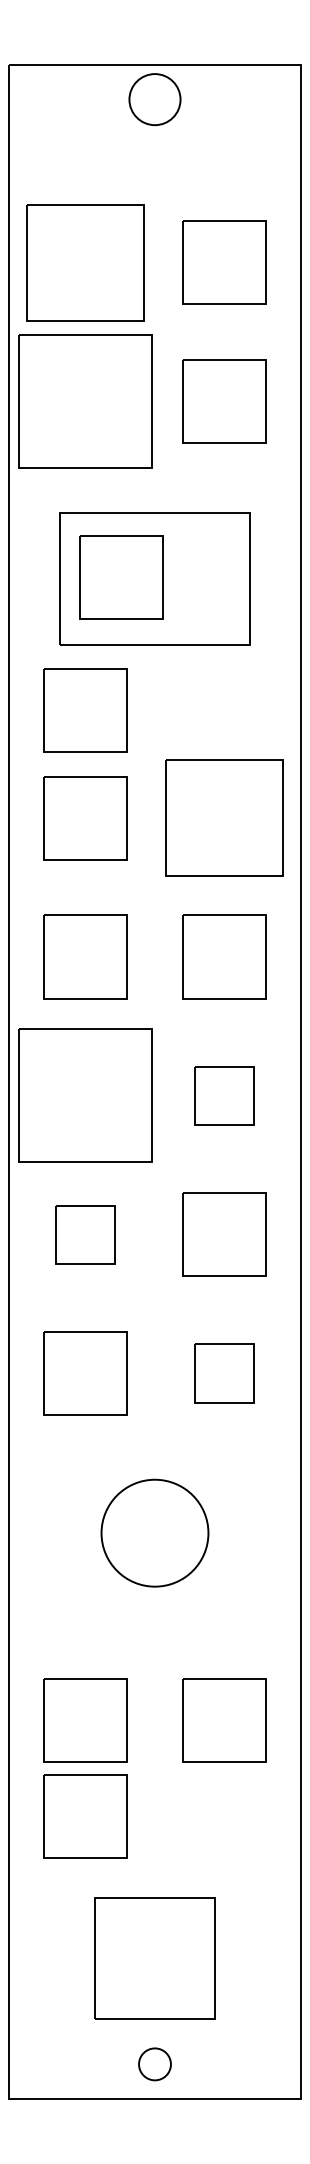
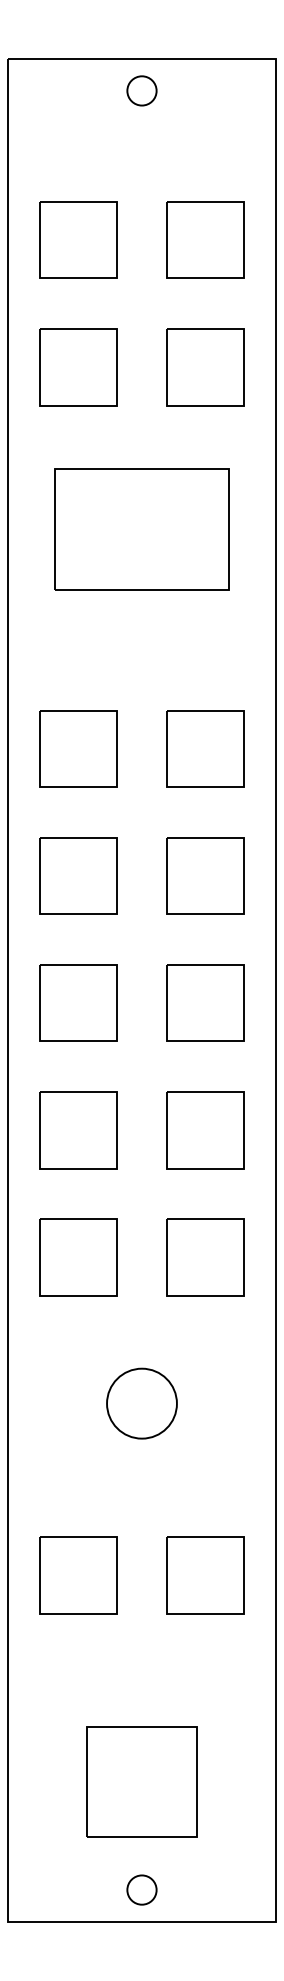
circle: (154, 99) -> (141, 90), size x0.62
part: (85, 262) -> (78, 240), size x0.71
part: (85, 401) -> (78, 367), size x0.62
part: (121, 577) -> (111, 528), removed
part: (85, 710) -> (78, 650), removed
part: (224, 818) -> (205, 749), size x0.71
part: (85, 1095) -> (78, 1002), size x0.62
part: (224, 1095) -> (205, 1002), size x1.43
part: (85, 1234) -> (78, 1130), size x1.43
part: (224, 1373) -> (205, 1257), size x1.43
circle: (154, 1533) -> (141, 1403), size x0.71
part: (85, 1816) -> (78, 1663), removed
part: (154, 1958) -> (141, 1782), moved

